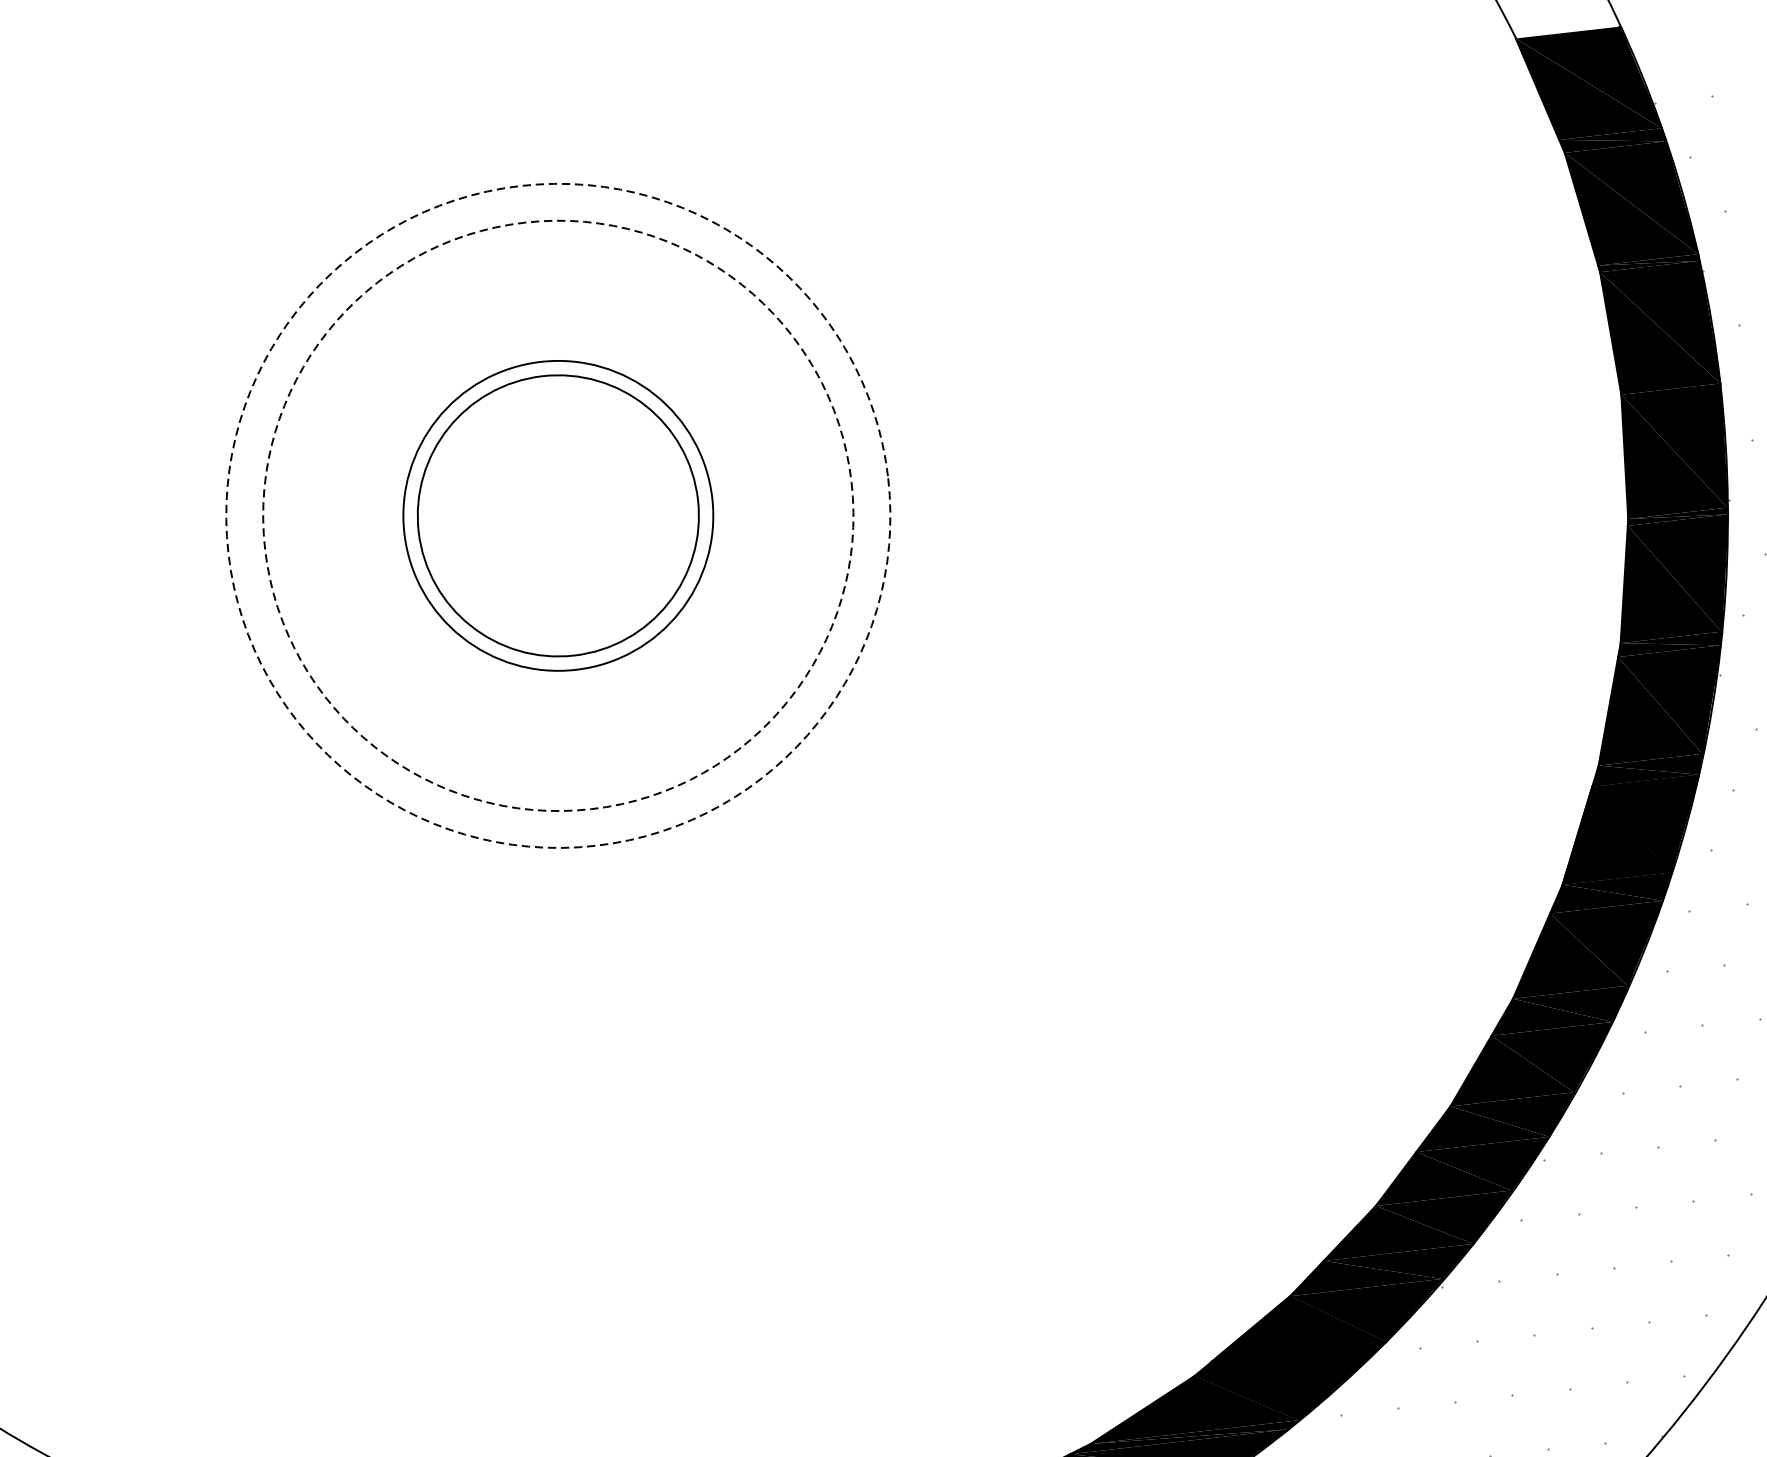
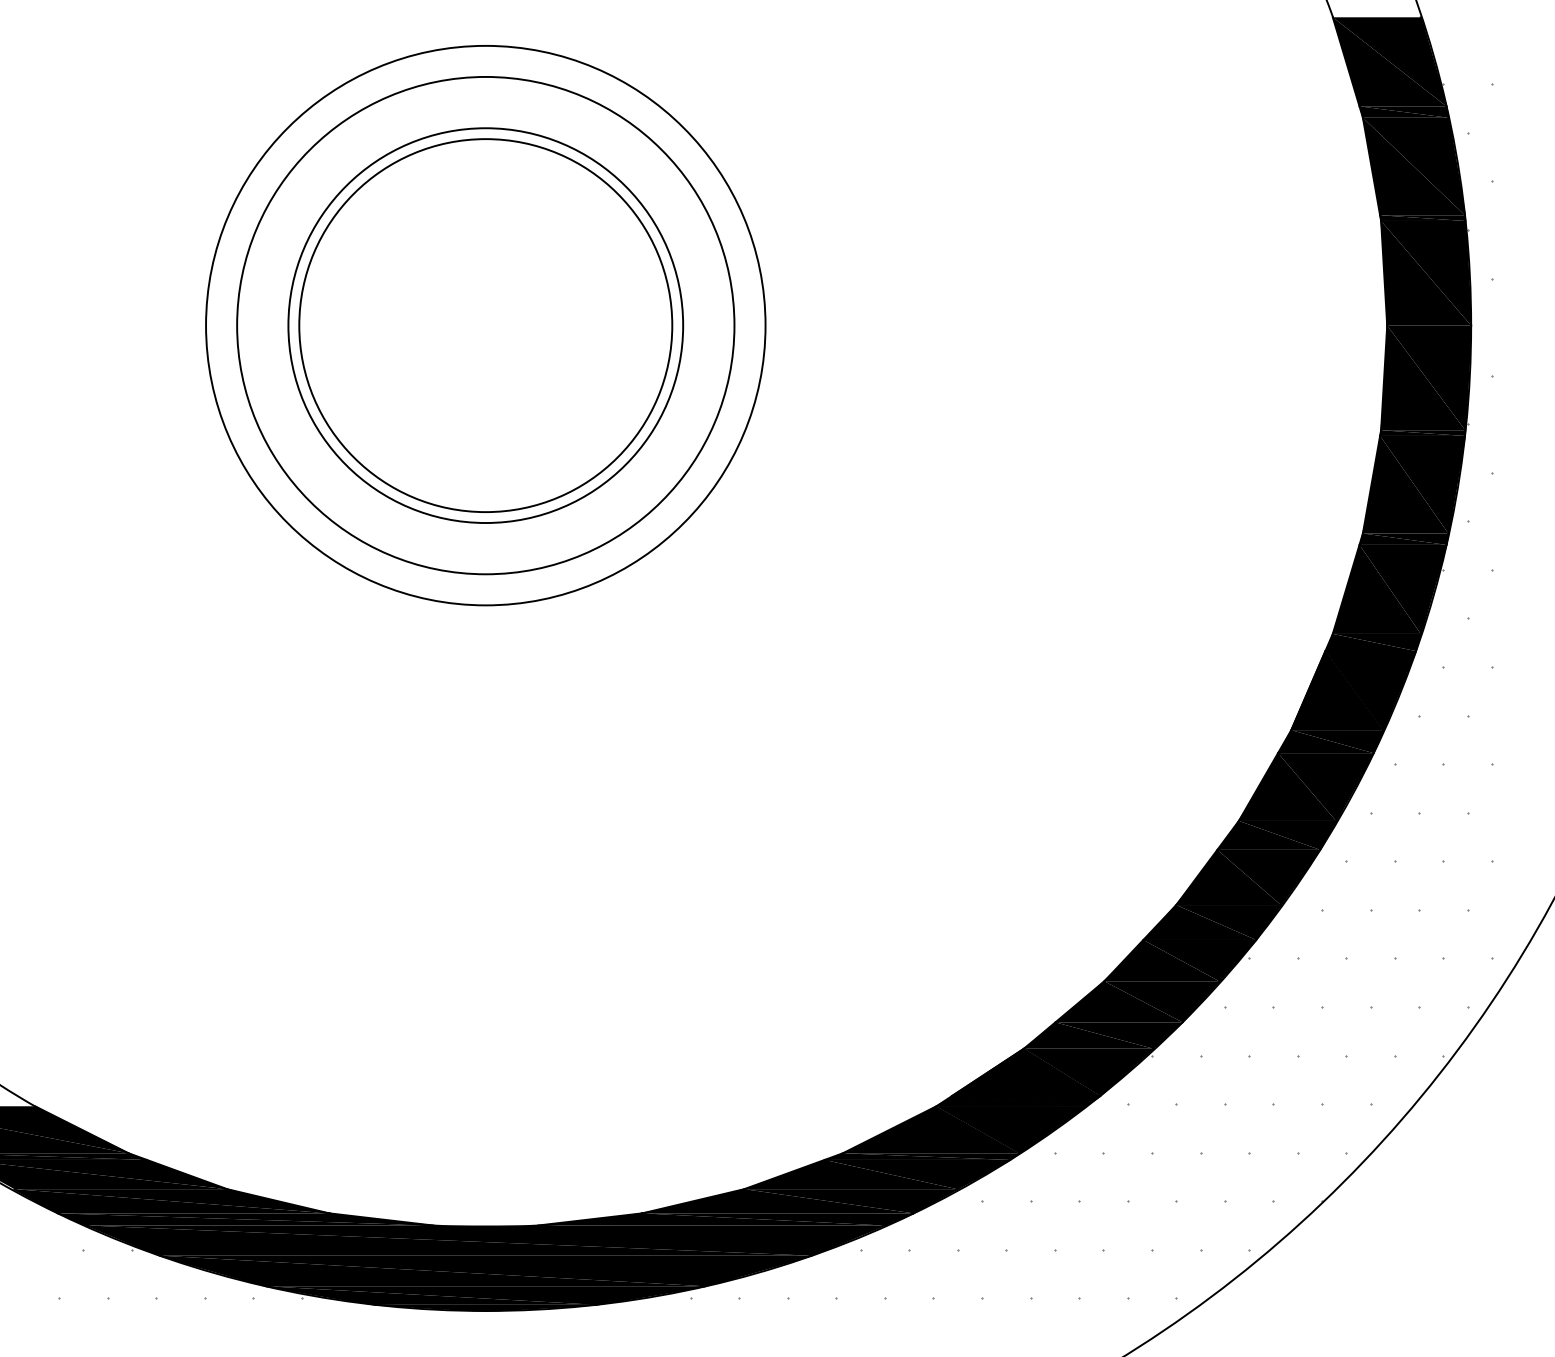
circle: (557, 515) -> (485, 325), dashed -> solid
circle: (557, 515) -> (485, 325), dashed -> solid
circle: (557, 515) -> (485, 325), size x1.43
circle: (557, 515) -> (485, 325), size x1.67

